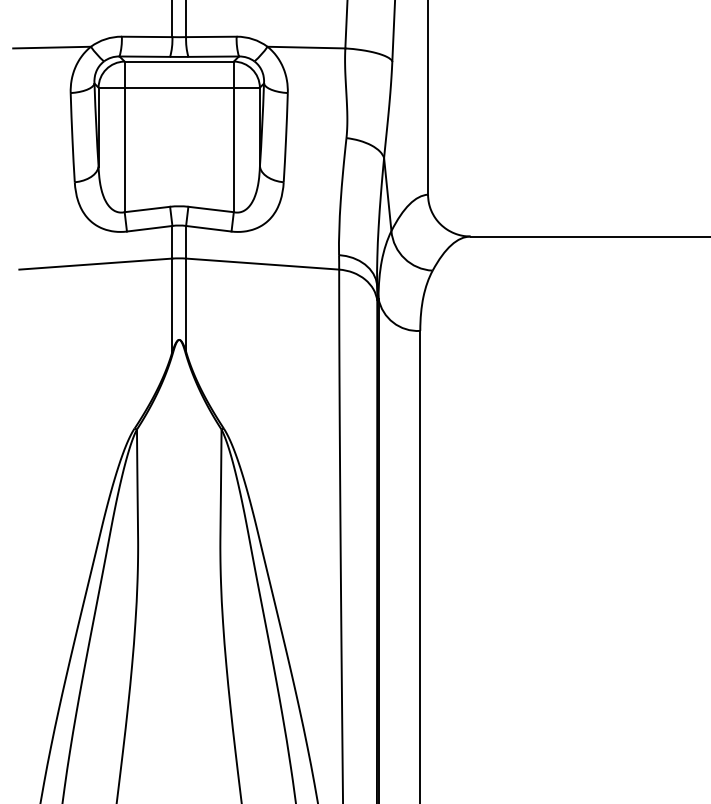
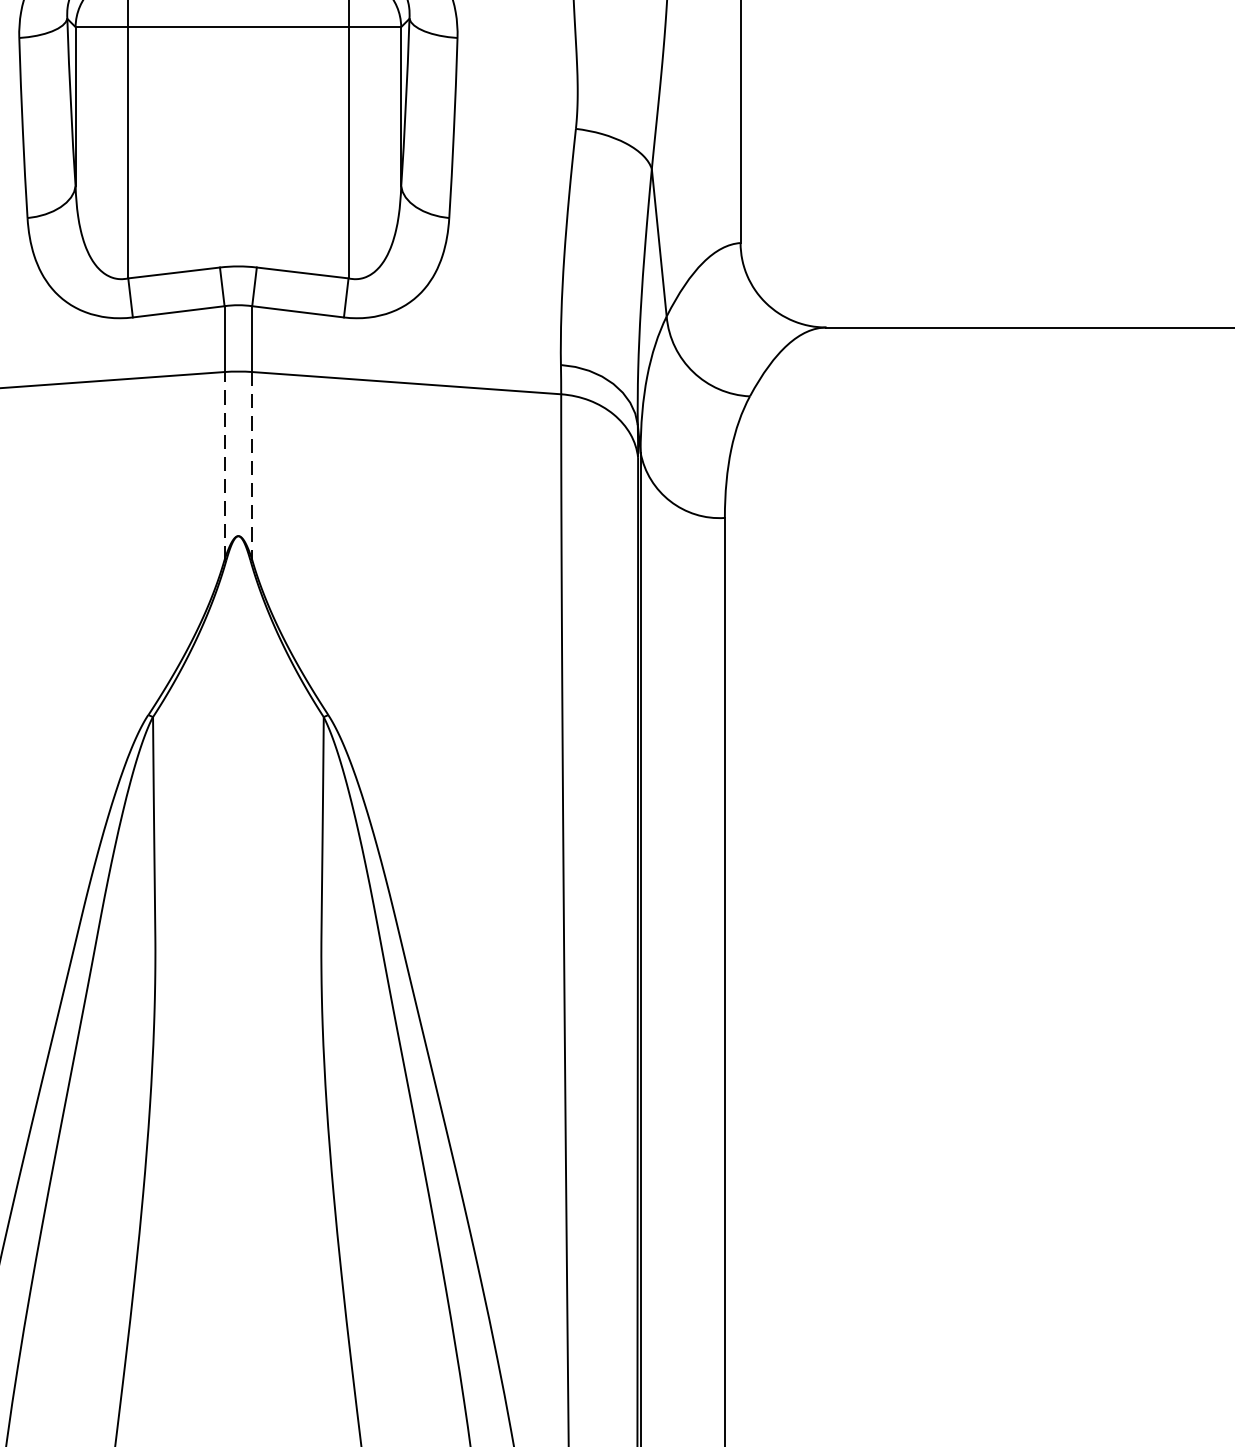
line: (172, 305) -> (224, 466), solid -> dashed
line: (186, 305) -> (253, 466), solid -> dashed

